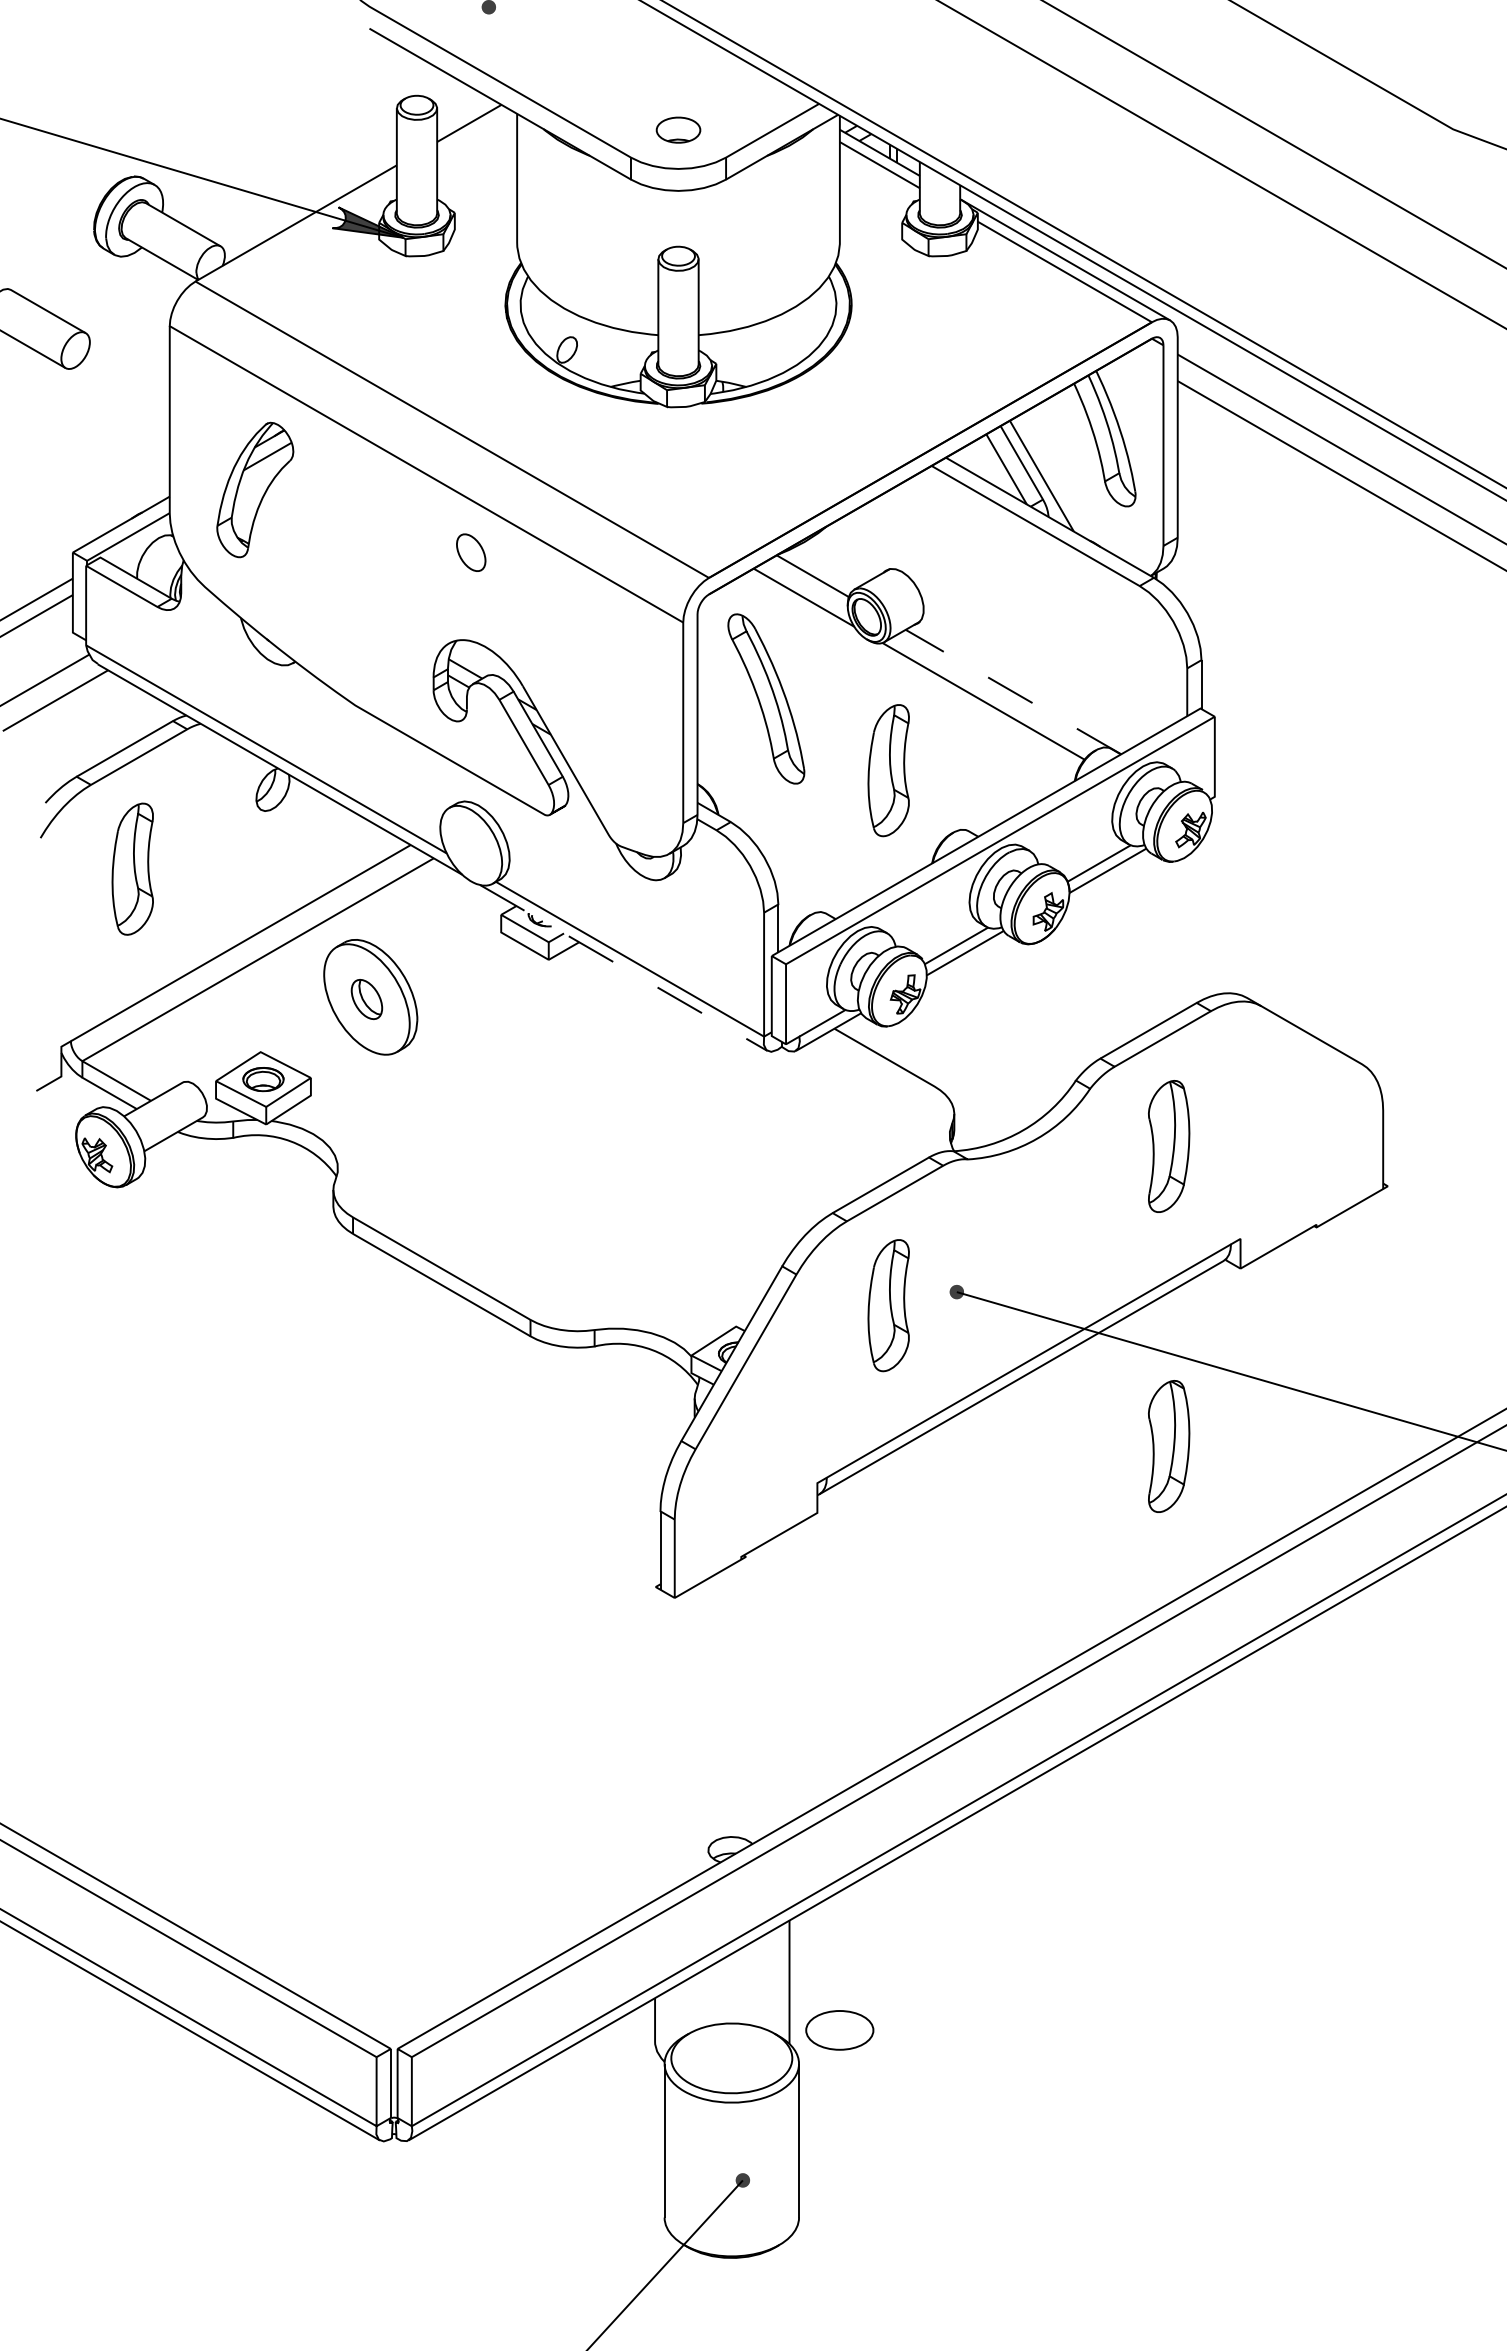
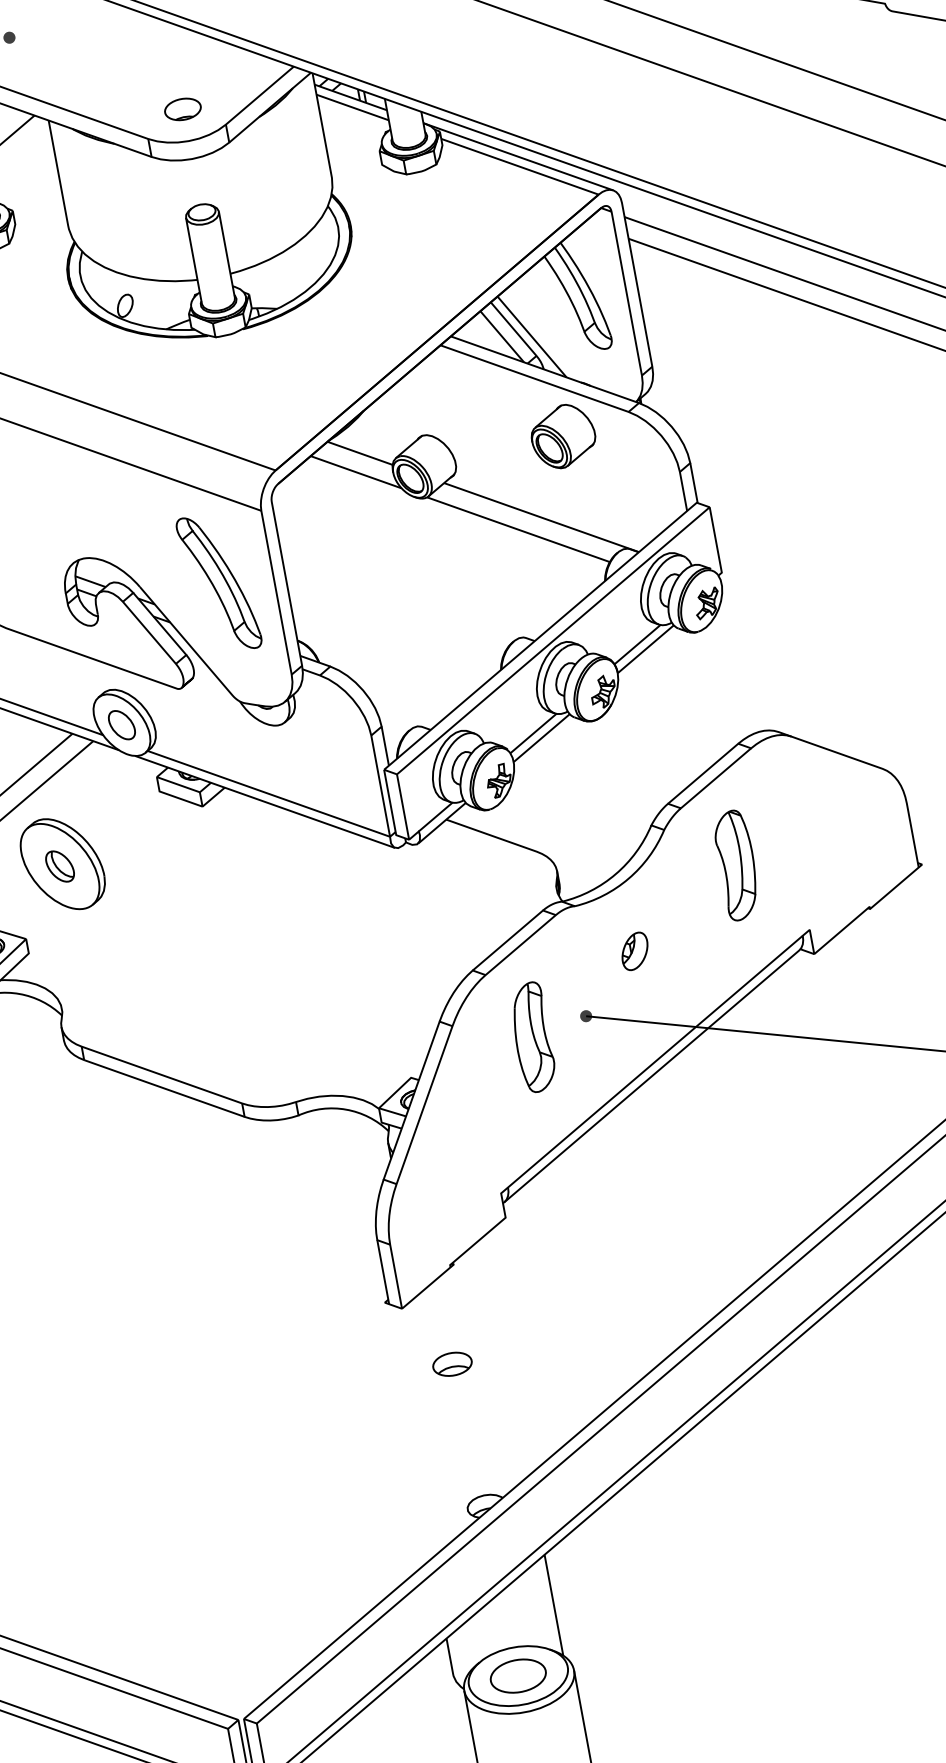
part: (471, 552) -> (122, 724), moved
part: (1056, 600) -> (562, 436), added
line: (1013, 691) -> (541, 517), dashed -> solid
part: (766, 698) -> (219, 582), moved
part: (888, 770) -> (451, 600), removed
line: (623, 968) -> (264, 802), dashed -> solid
part: (1028, 1225) -> (634, 950), added
part: (1169, 1446) -> (783, 1110), removed
part: (722, 1674) -> (452, 1364), added
part: (839, 2030) -> (518, 1676), moved

